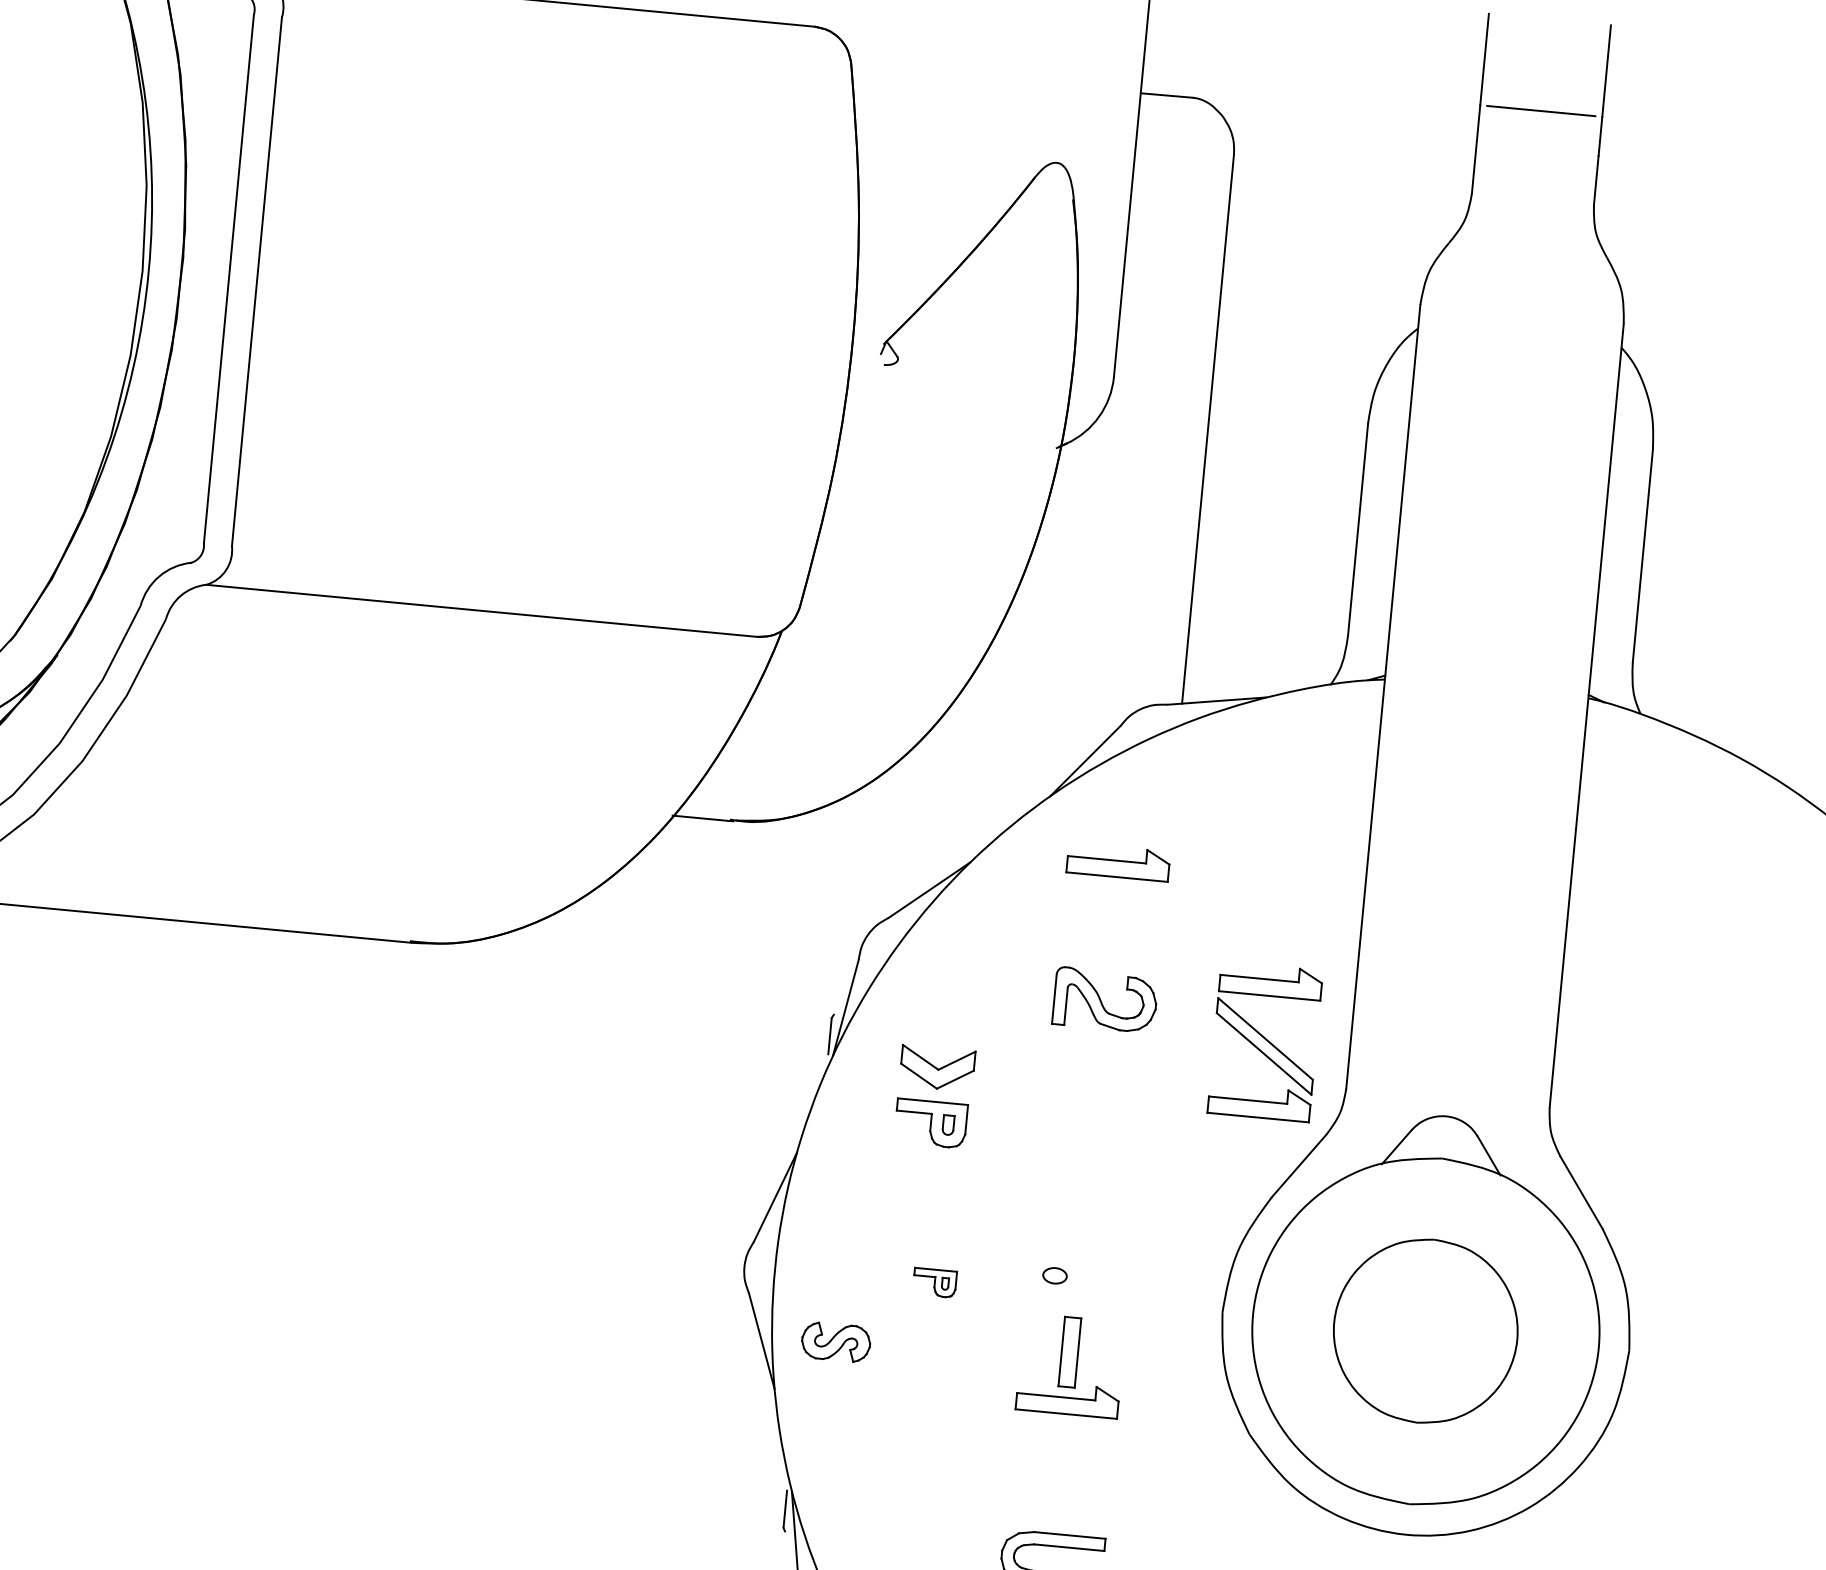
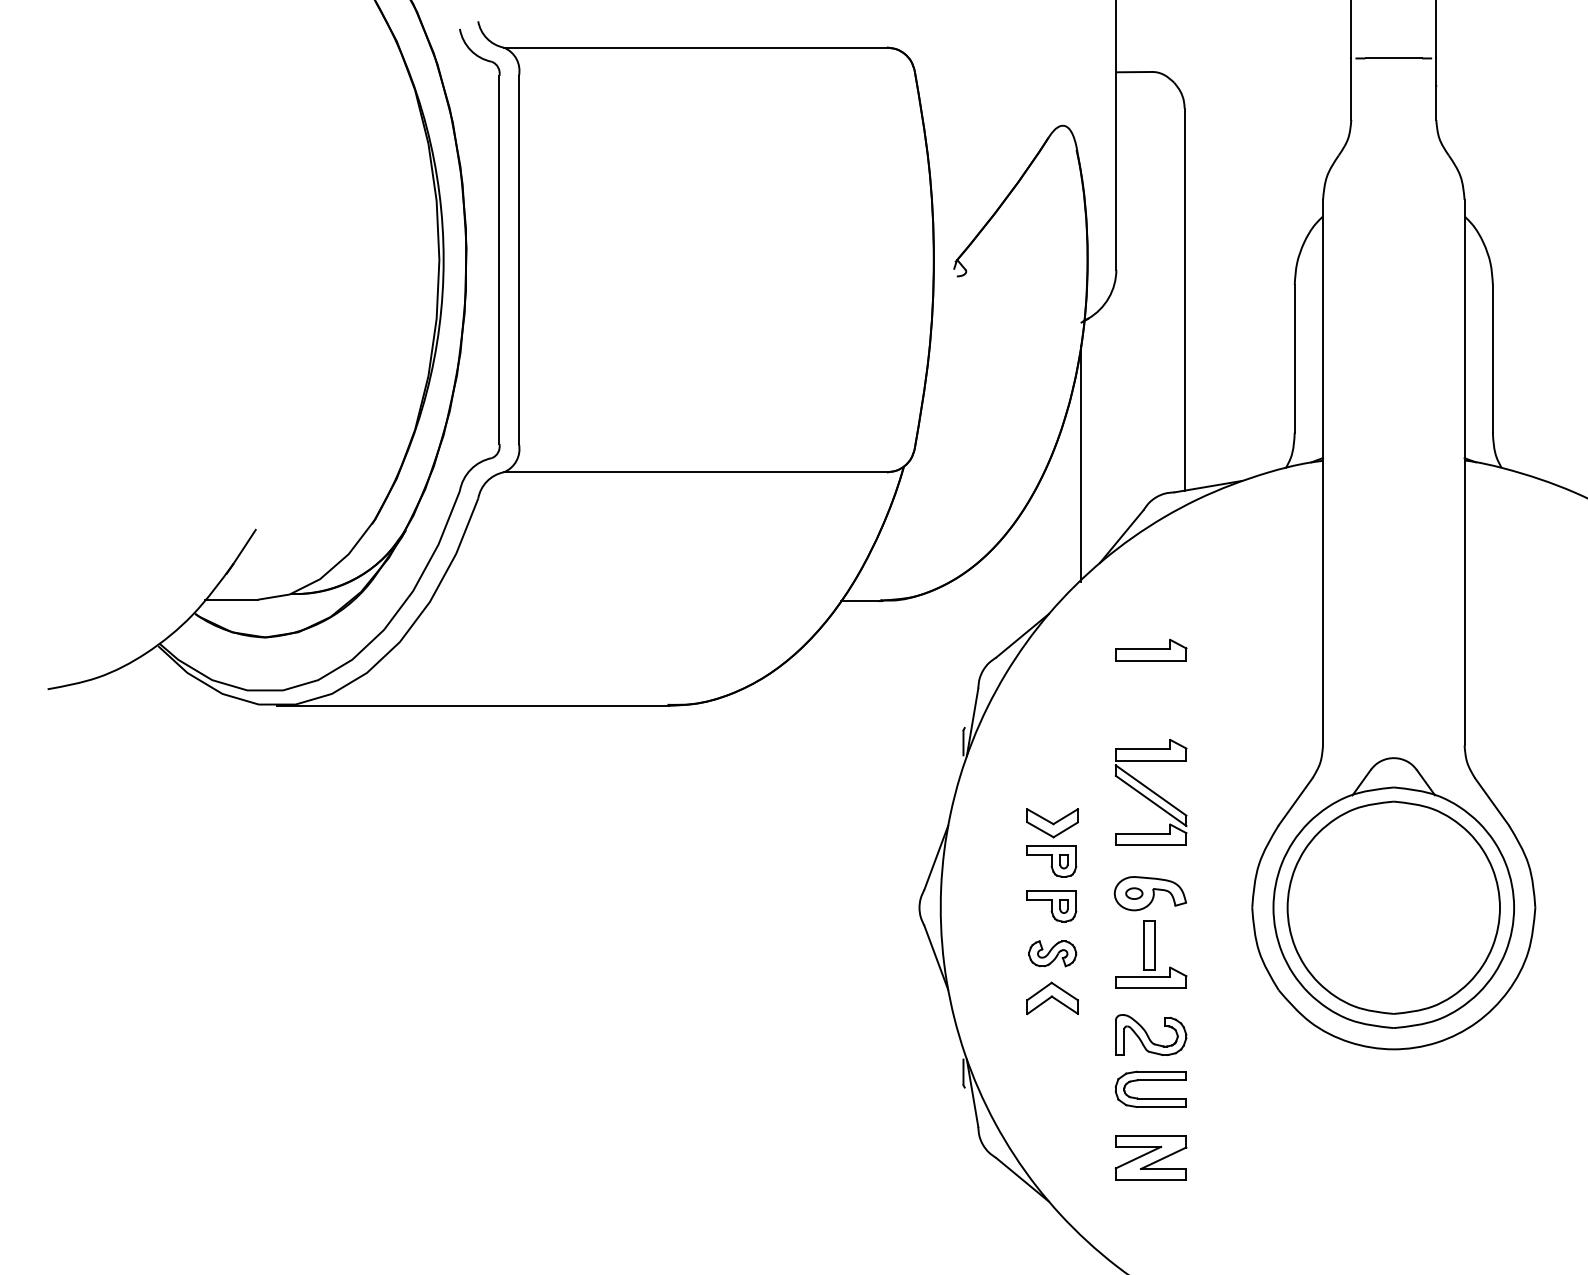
line: (1035, 651) -> (1080, 464), added
part: (1119, 861) -> (1151, 649), moved
part: (1106, 999) -> (1151, 1034), moved
part: (1264, 1041) -> (1150, 792), moved
part: (934, 1096) -> (1052, 842), moved
part: (1076, 1277) -> (1149, 893), added
part: (934, 1283) -> (1051, 906), size x1.67
part: (1425, 1330) -> (1393, 907), size x1.67
part: (835, 1341) -> (1052, 953), moved
part: (923, 1415) -> (1052, 998), added

